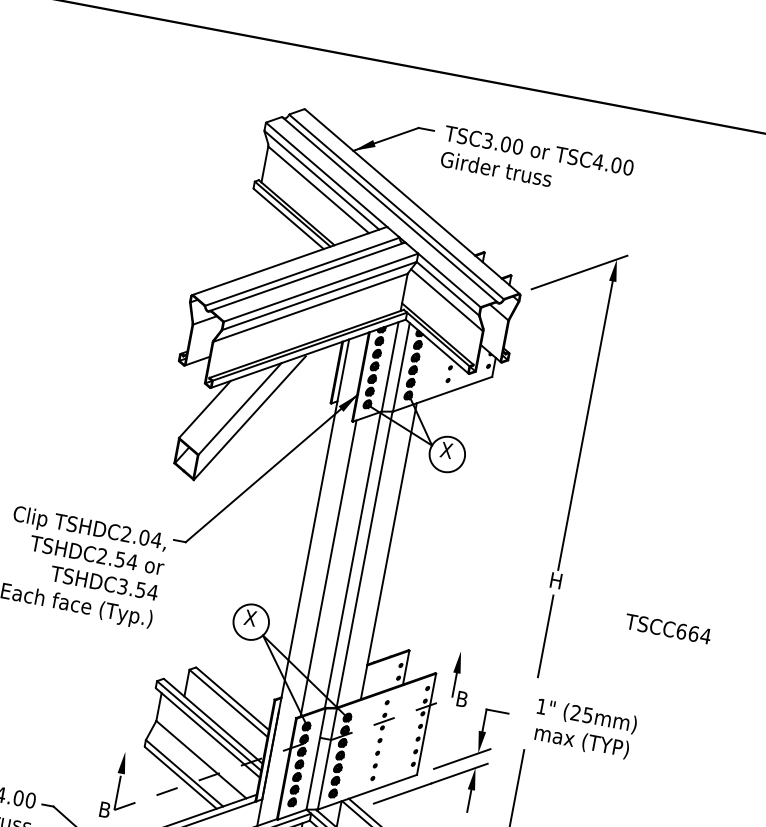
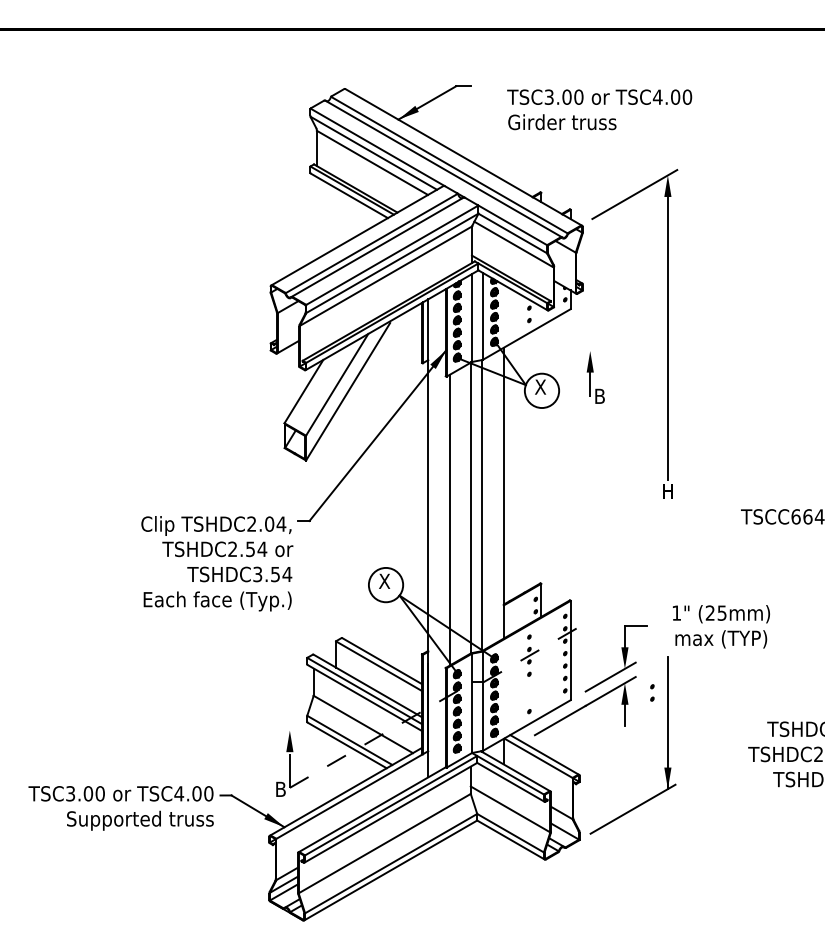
text: (536, 163) -> (599, 109), moved
line: (545, 636) -> (667, 545), removed
part: (461, 679) -> (595, 377), moved
part: (376, 759) -> (652, 692), moved

